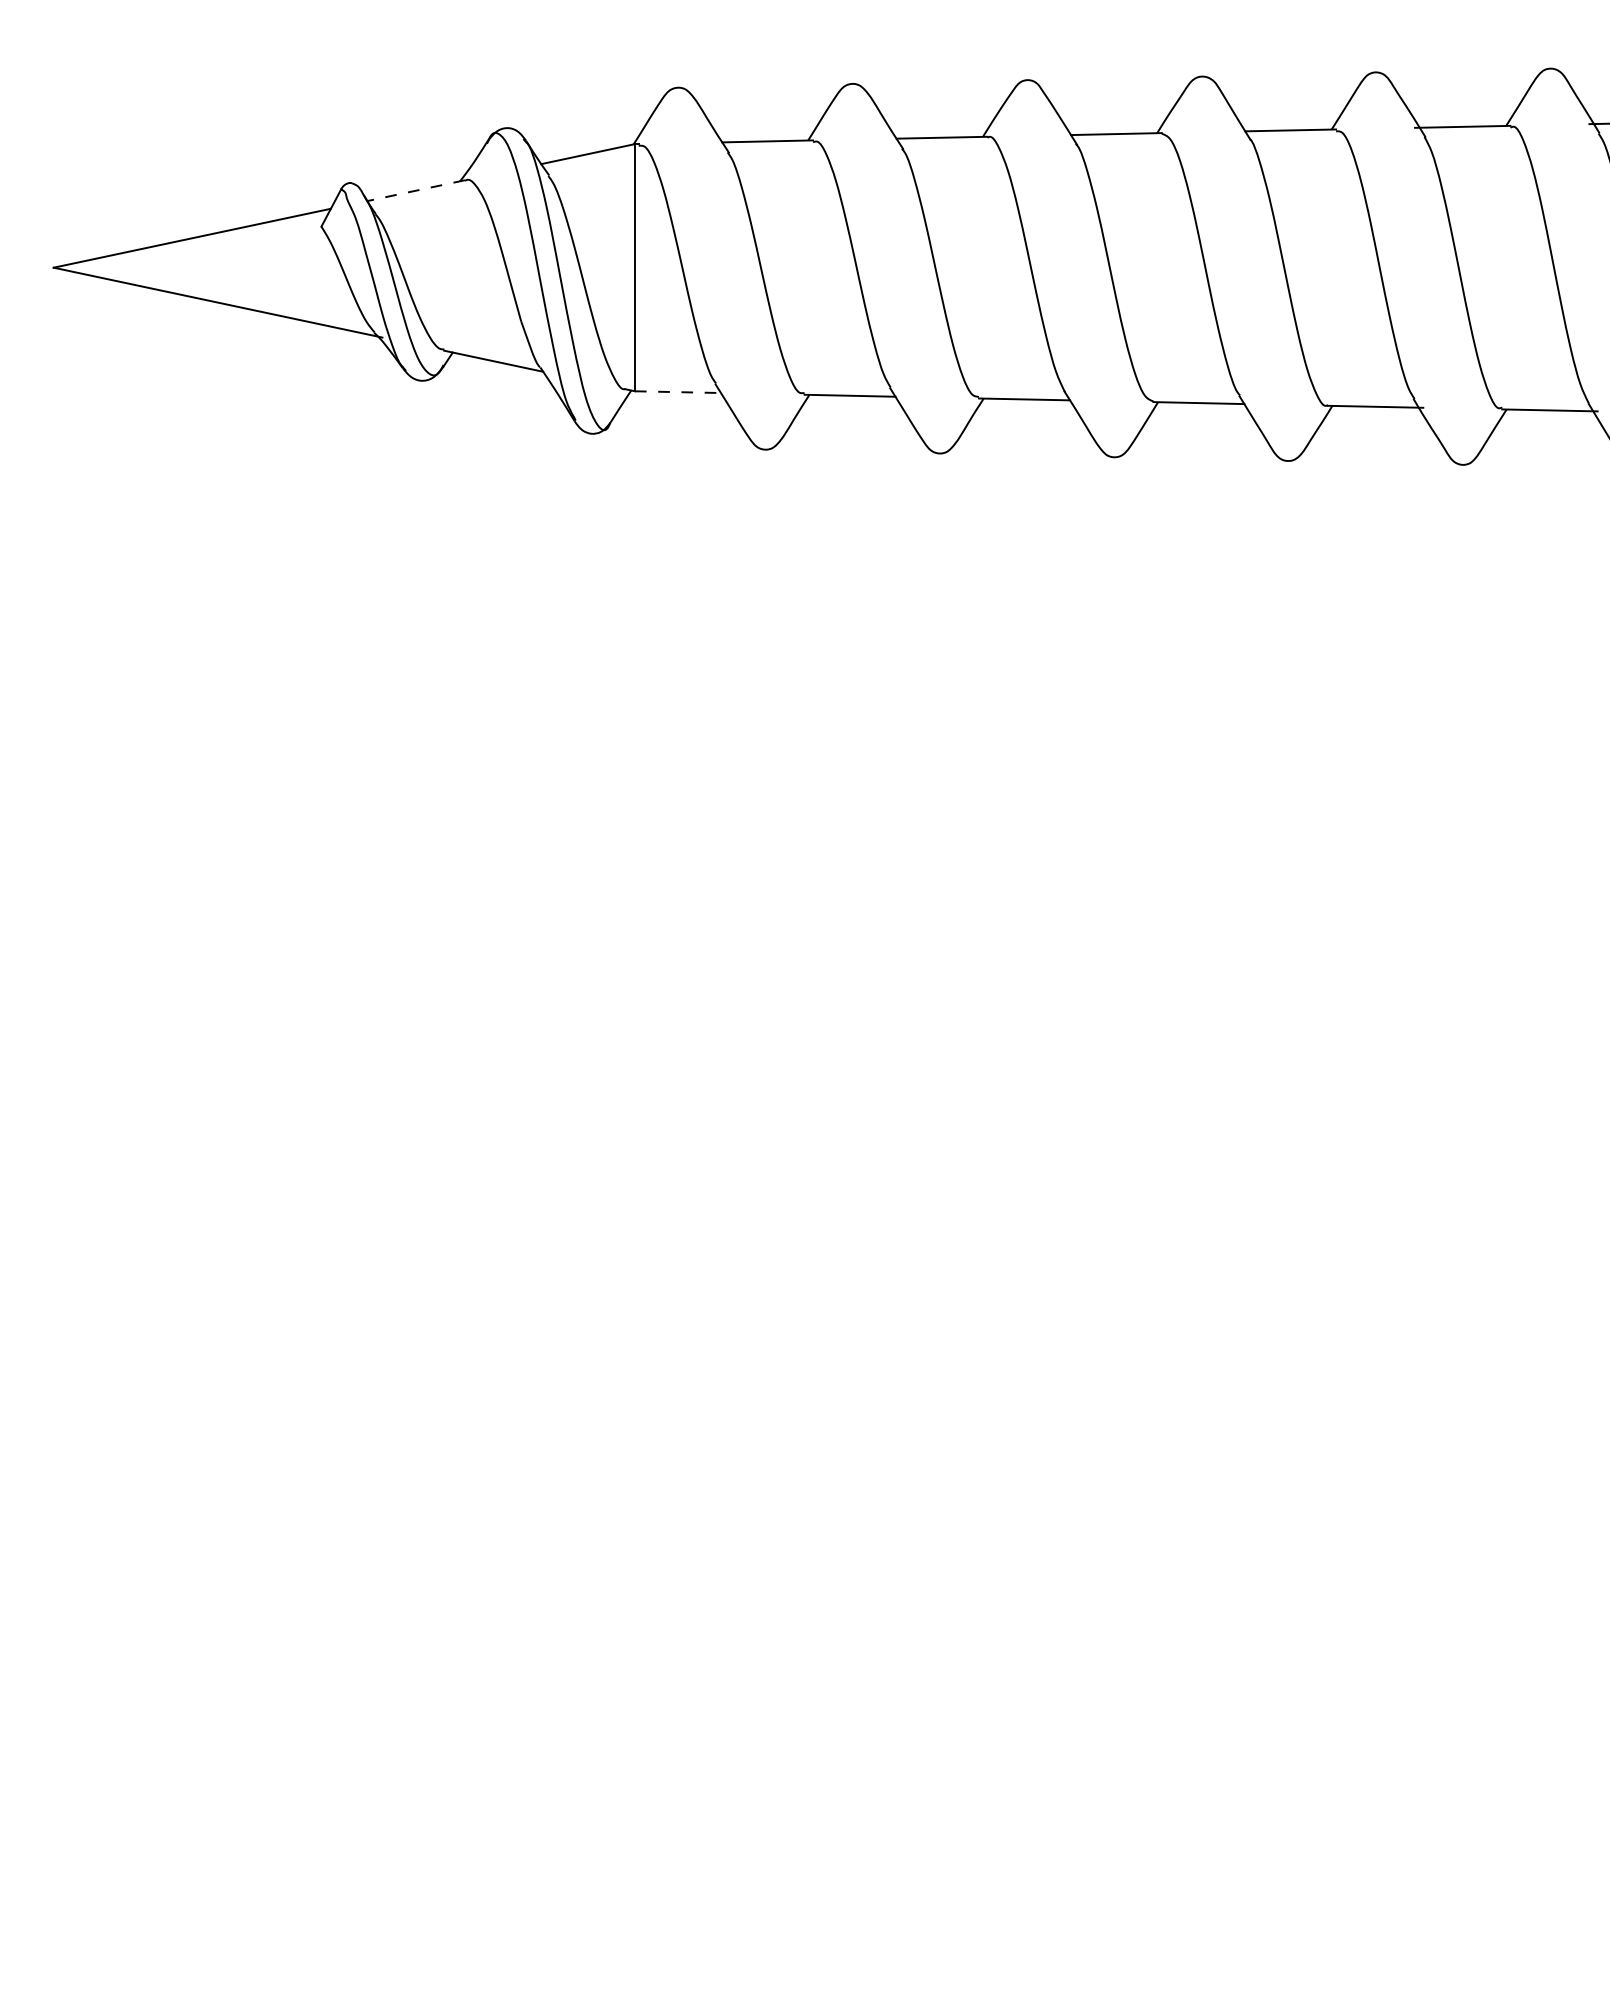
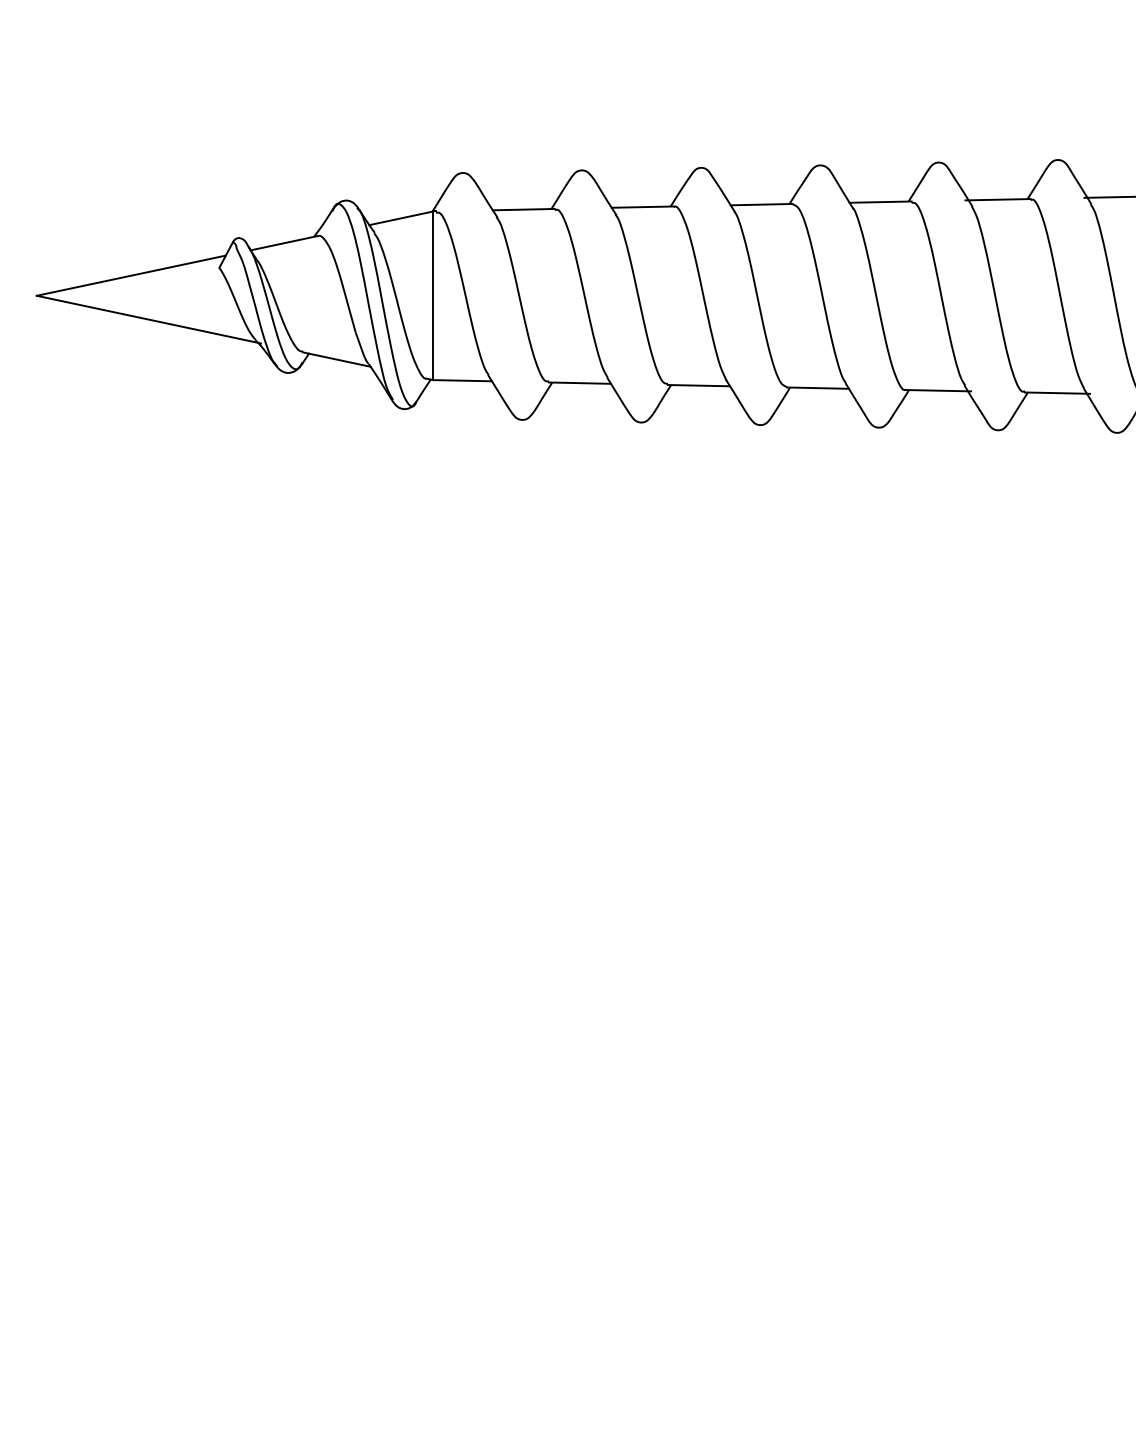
line: (415, 191) -> (283, 243), dashed -> solid
line: (679, 391) -> (463, 380), dashed -> solid

